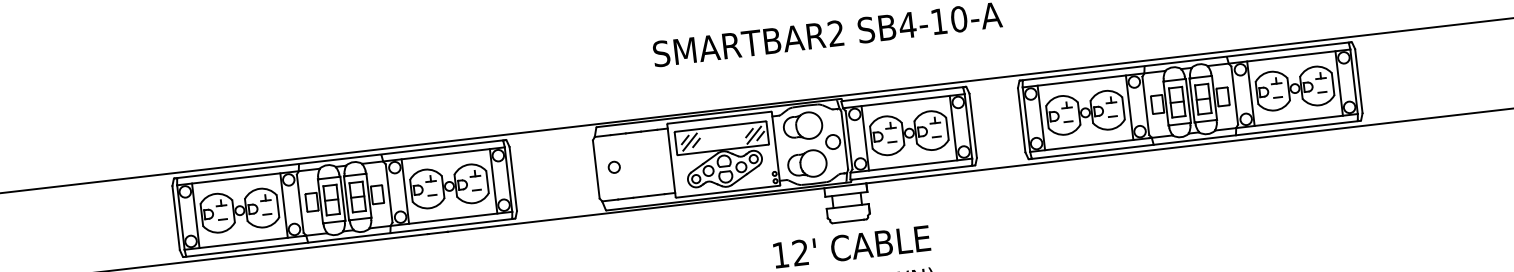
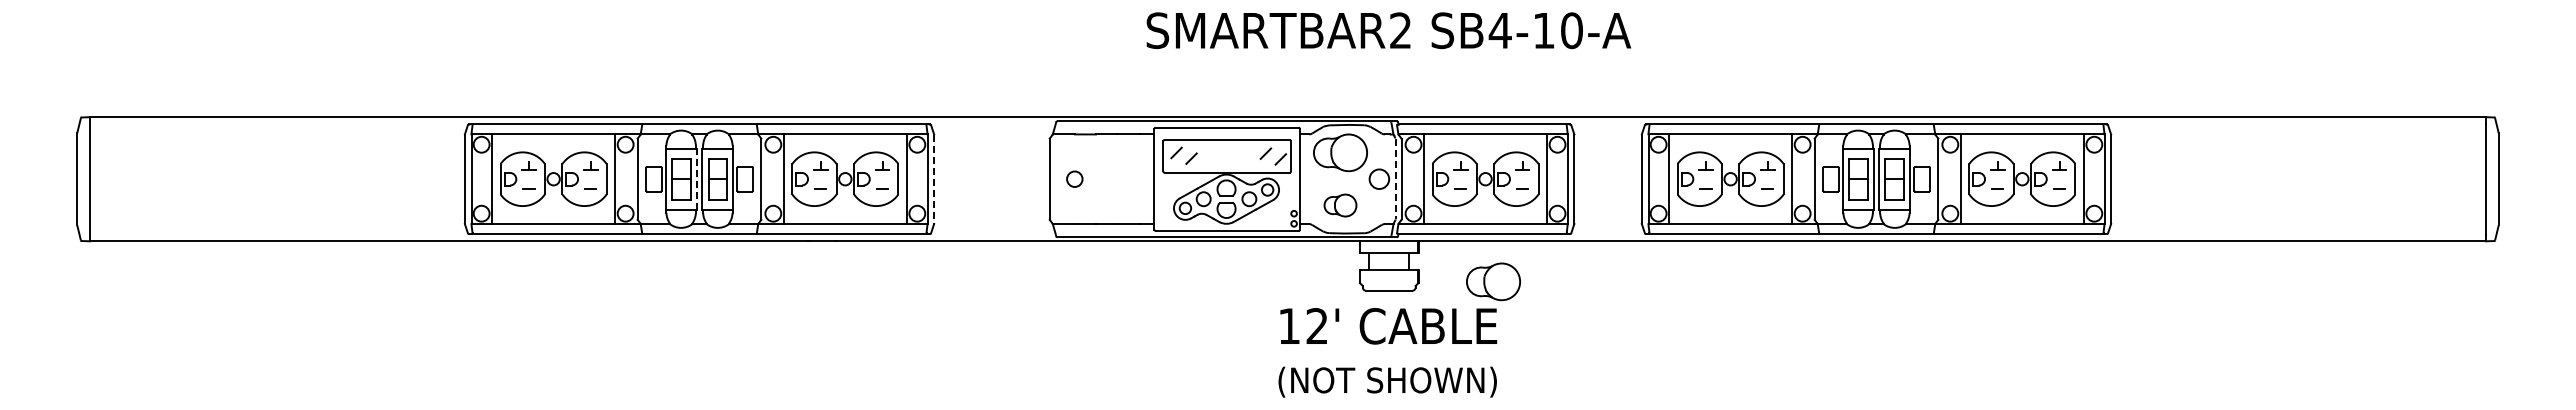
line: (753, 135) -> (1271, 157), removed
line: (844, 140) -> (1395, 179), solid -> dashed
line: (689, 142) -> (1182, 156), removed
part: (807, 164) -> (1340, 205), size x0.6
line: (513, 179) -> (934, 179), solid -> dashed
line: (343, 198) -> (697, 179), solid -> dashed
part: (923, 206) -> (1493, 281), added

